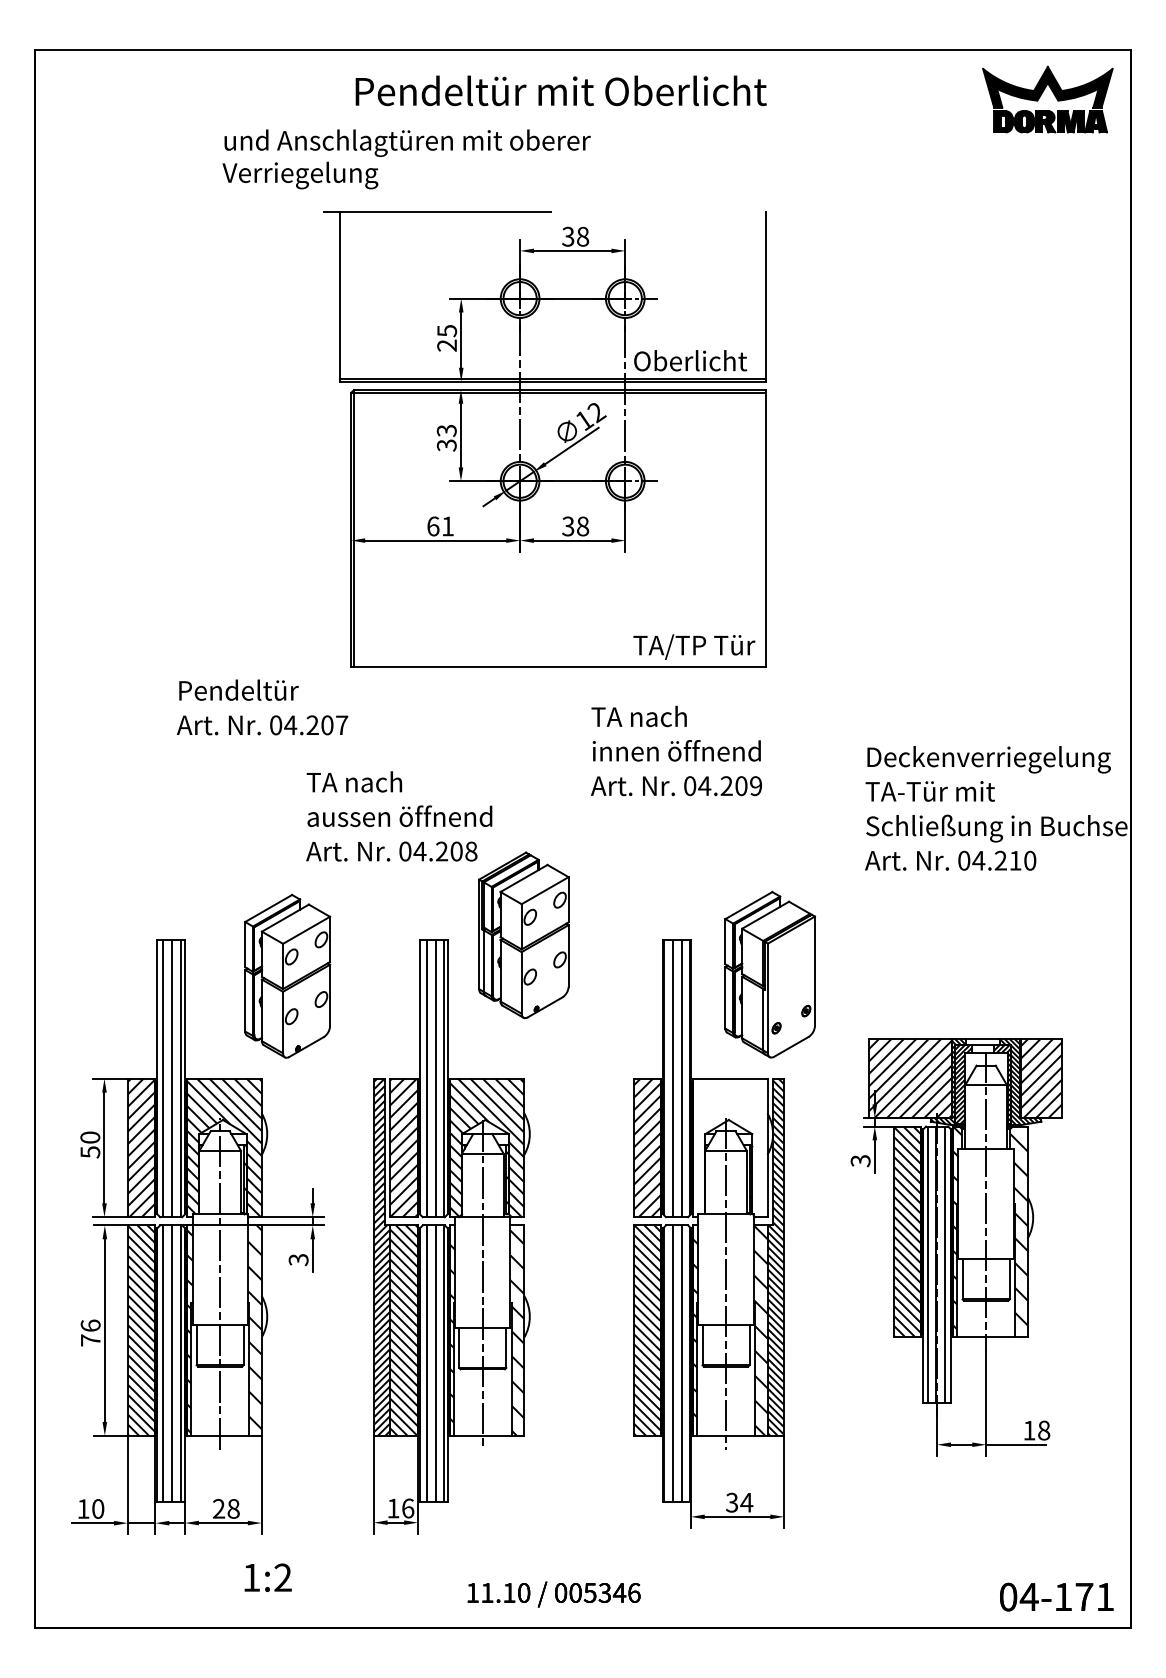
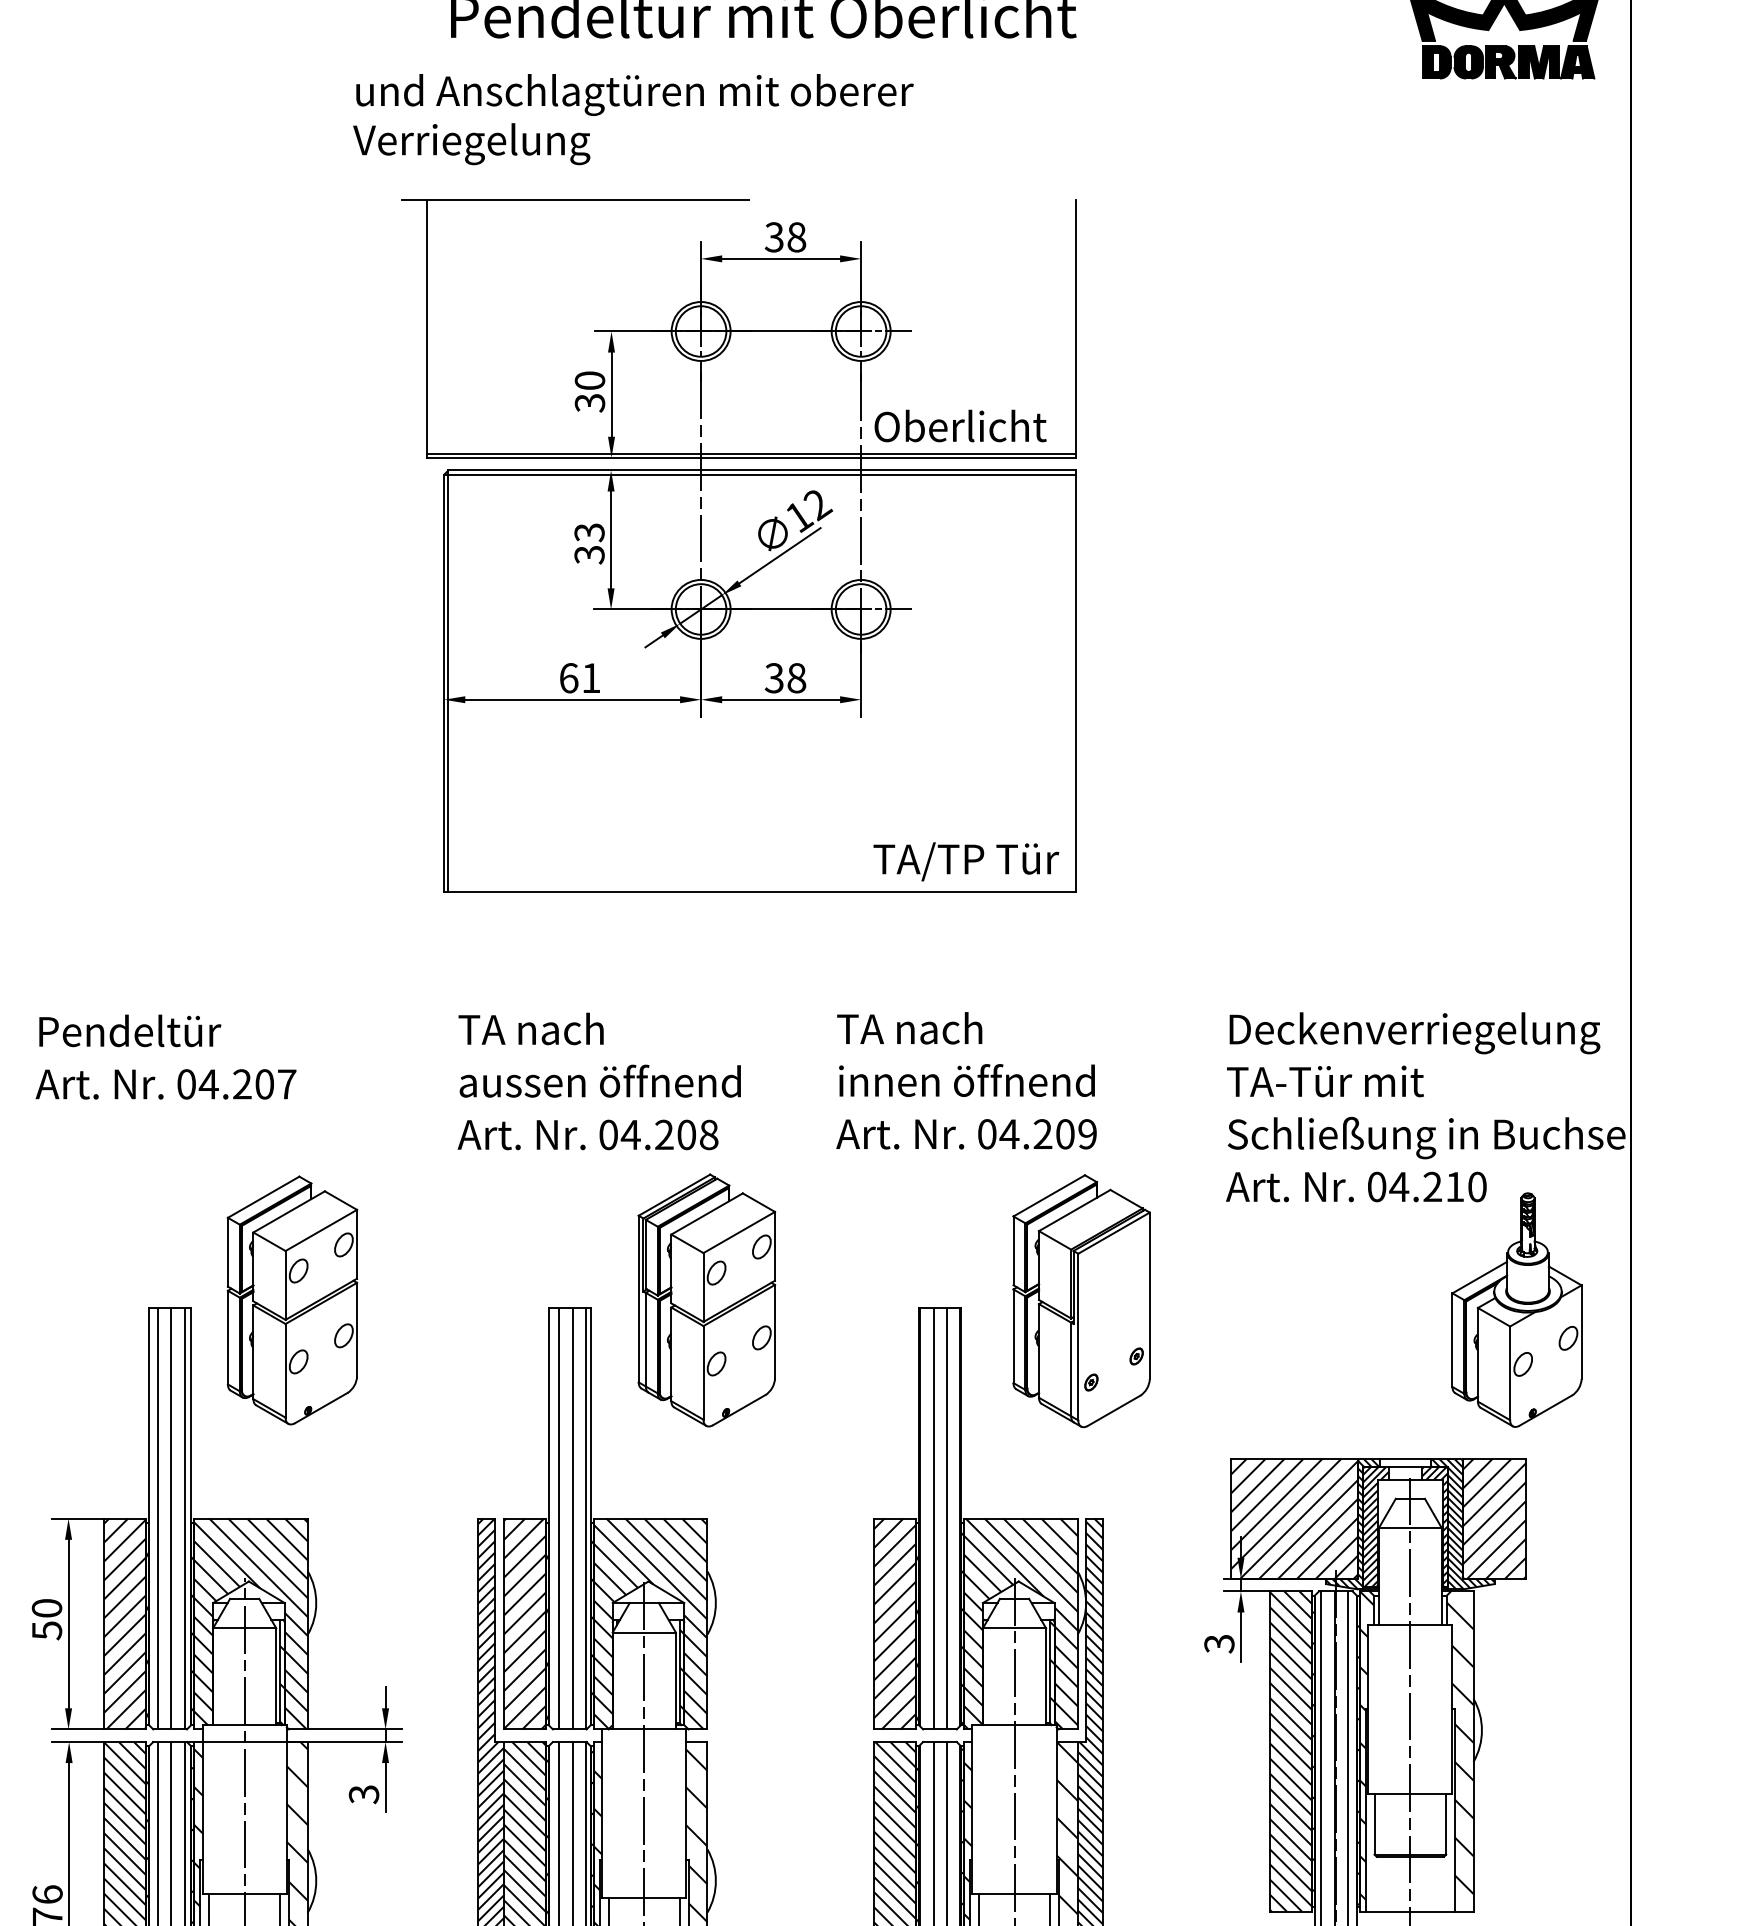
text: (406, 159) -> (633, 119), moved
text: (447, 338) -> (590, 392), 25 -> 30
text: (262, 707) -> (165, 1057), moved
text: (676, 750) -> (966, 1080), moved
text: (399, 816) -> (599, 1081), moved
part: (1055, 941) -> (1515, 1309), added
part: (770, 974) -> (1082, 1300), moved
part: (287, 975) -> (292, 1299), moved
hatch: (729, 1147) -> (1019, 1623), added

